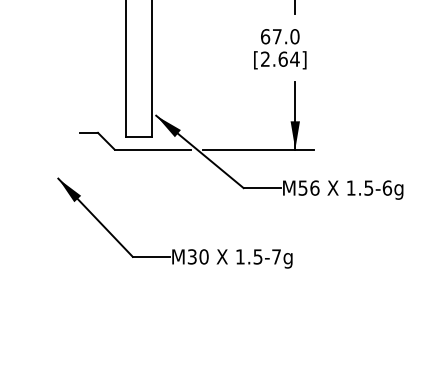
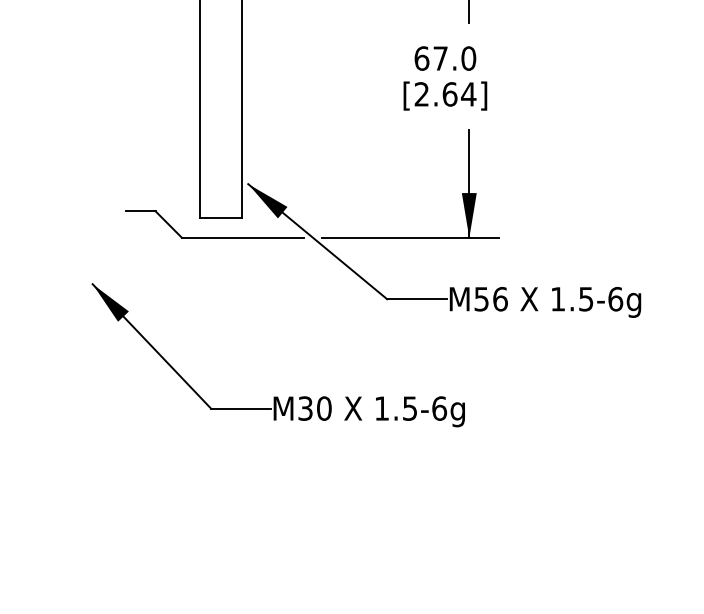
text: (276, 256) -> (439, 407), 1.5-7g -> 1.5-6g

